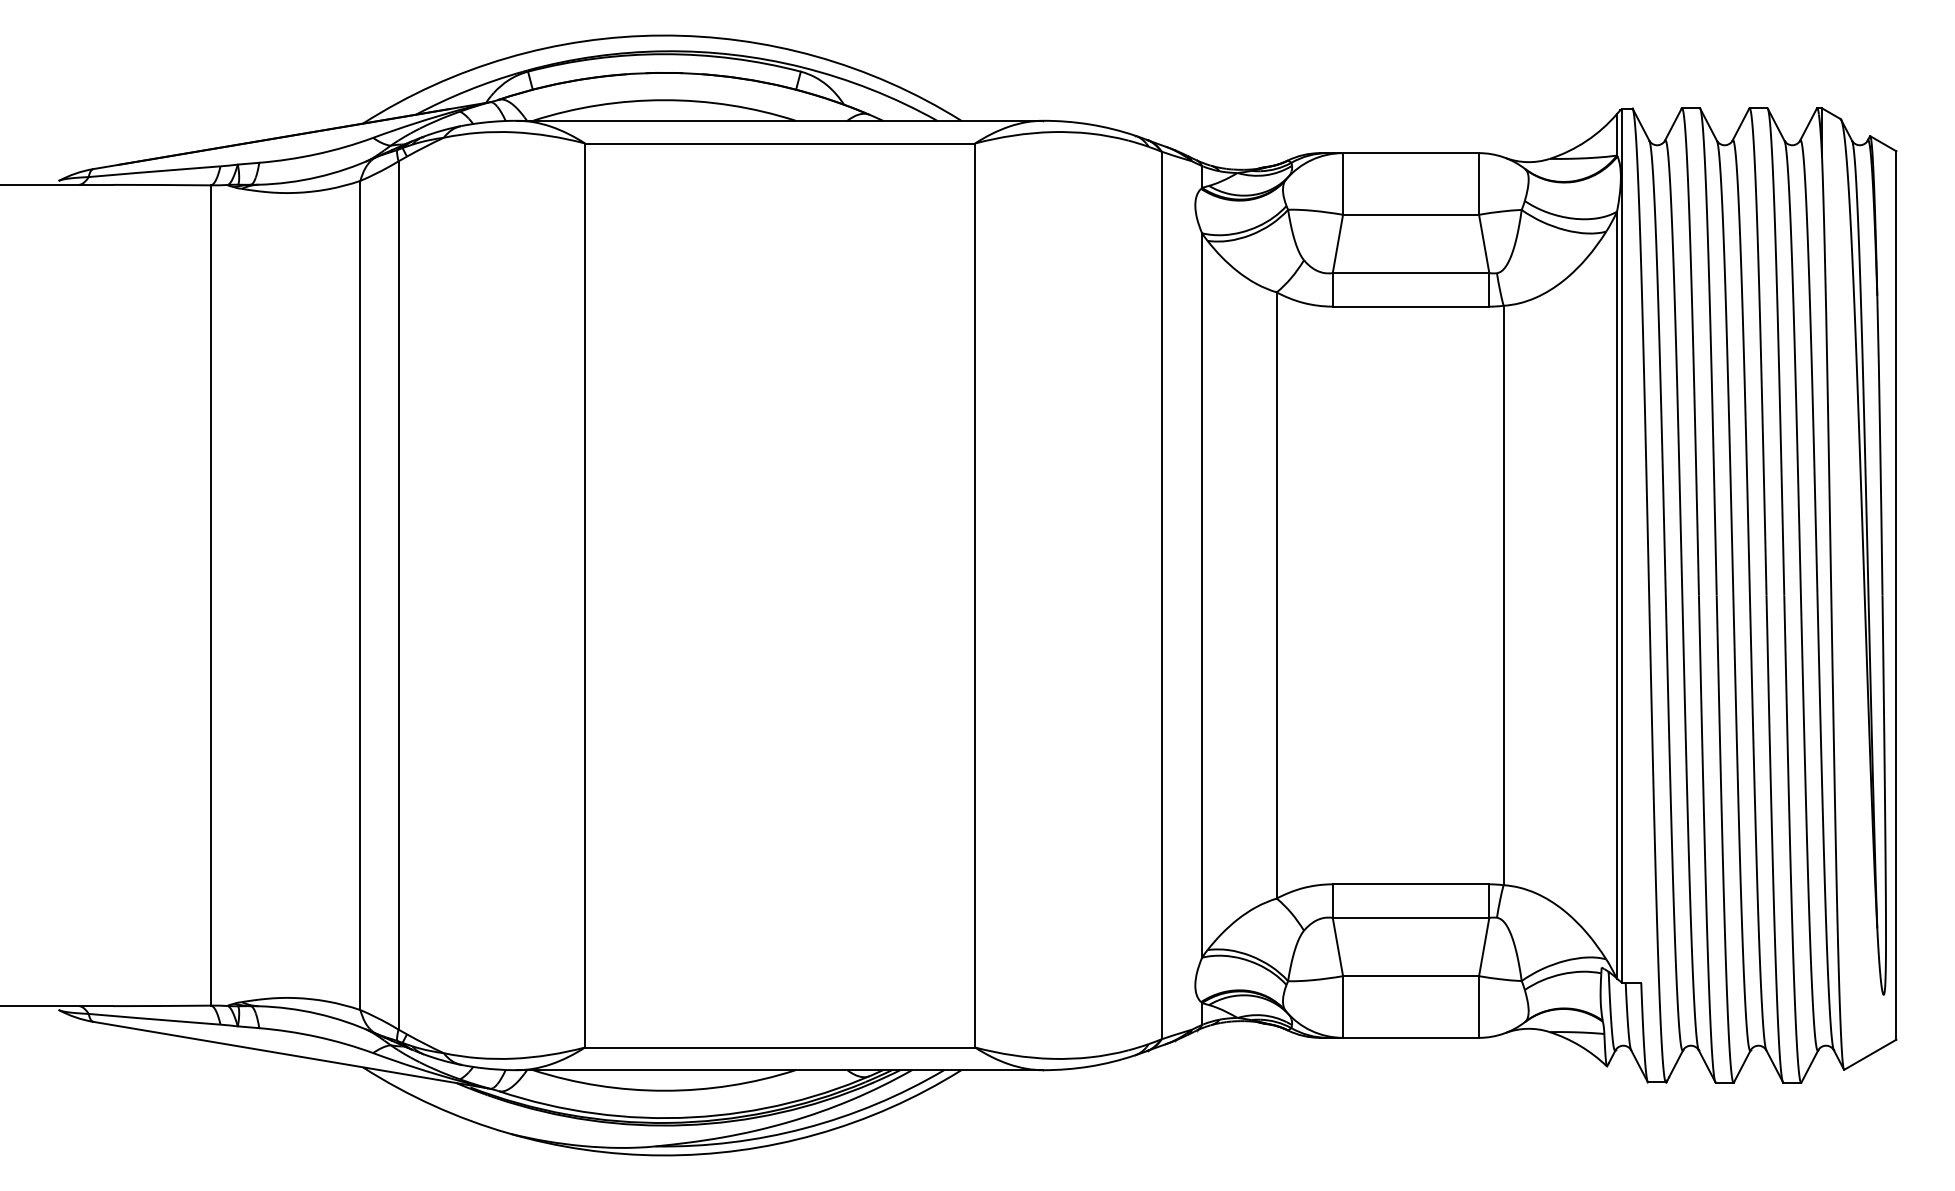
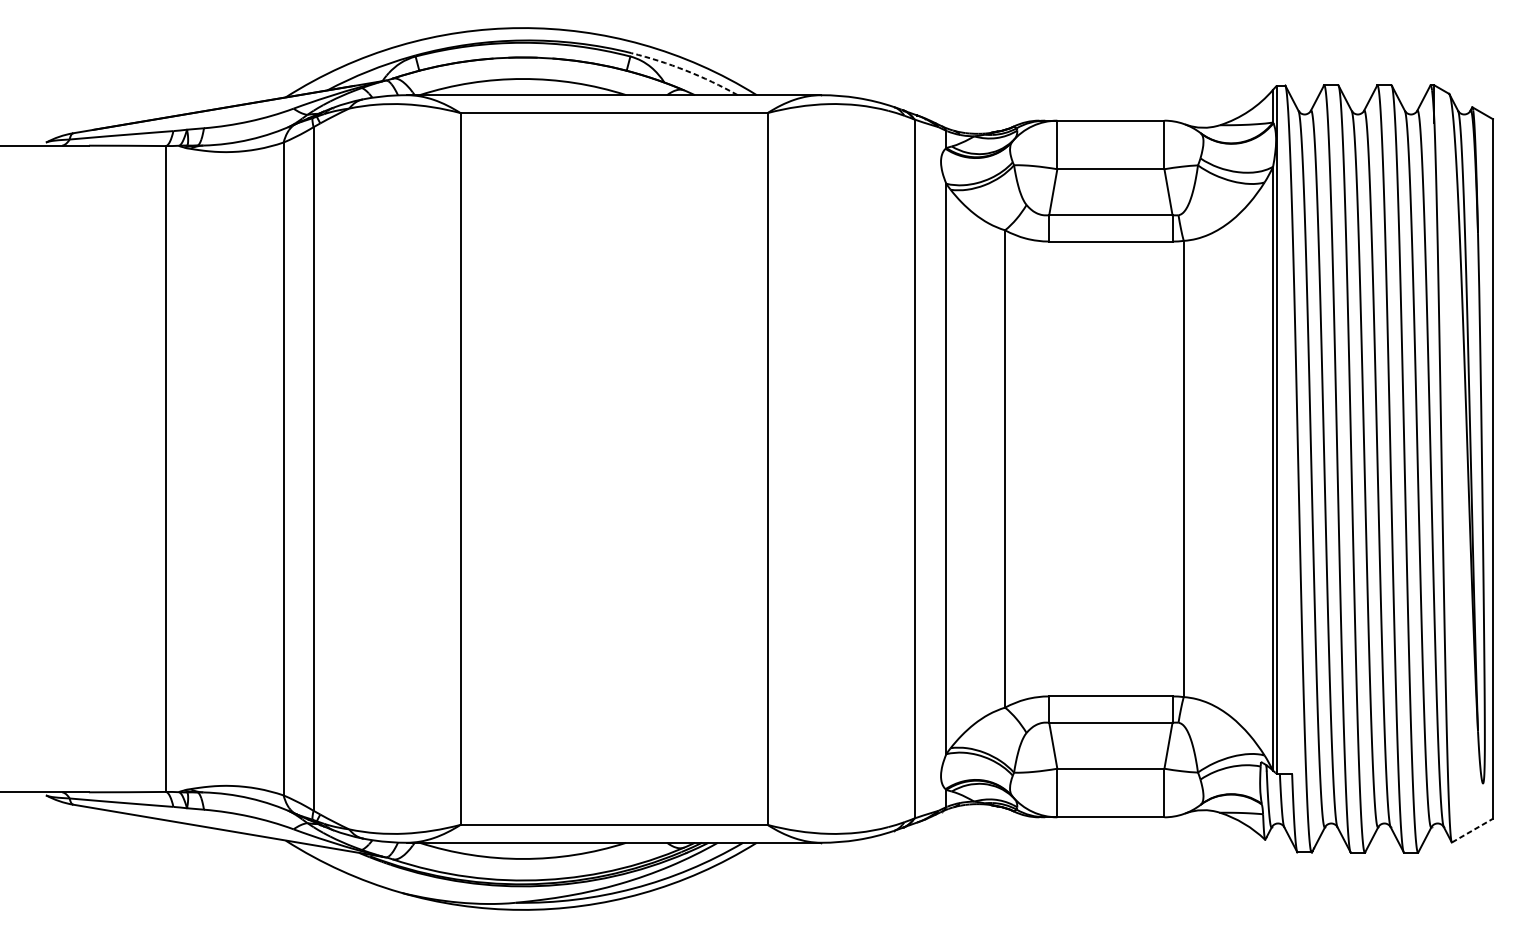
arc: (871, 89) -> (686, 70), solid -> dashed
line: (1870, 1054) -> (1472, 830), solid -> dashed

